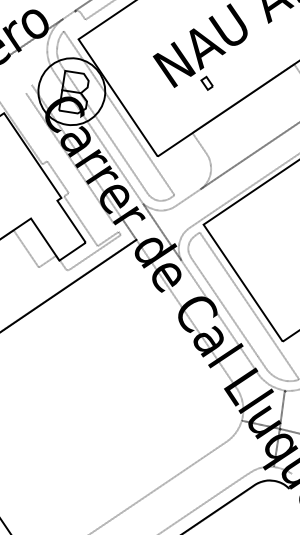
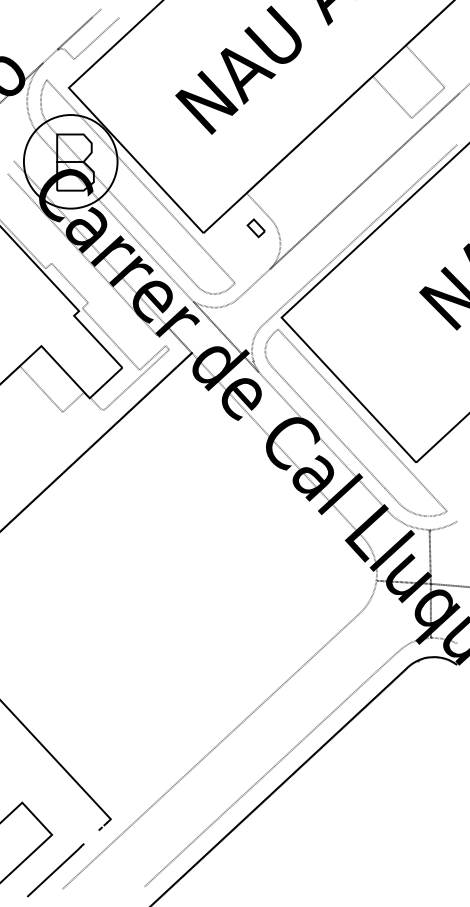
part: (206, 83) -> (255, 228), moved

